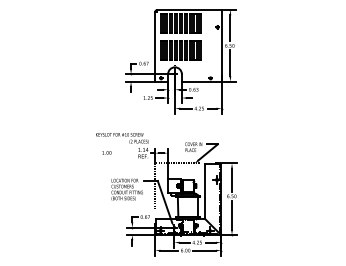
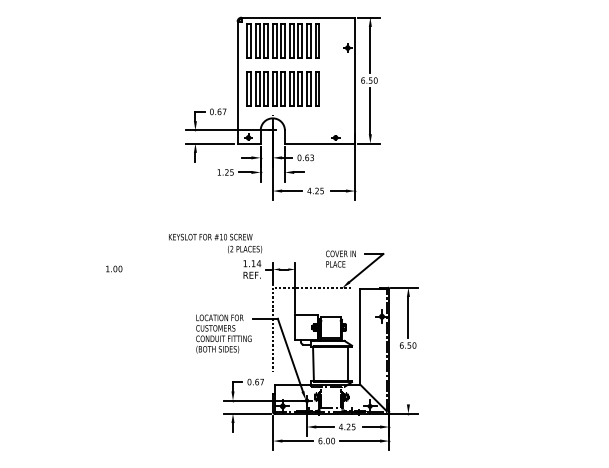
part: (180, 61) -> (282, 108), moved
text: (106, 152) -> (113, 268), moved
line: (232, 214) -> (409, 377), removed

